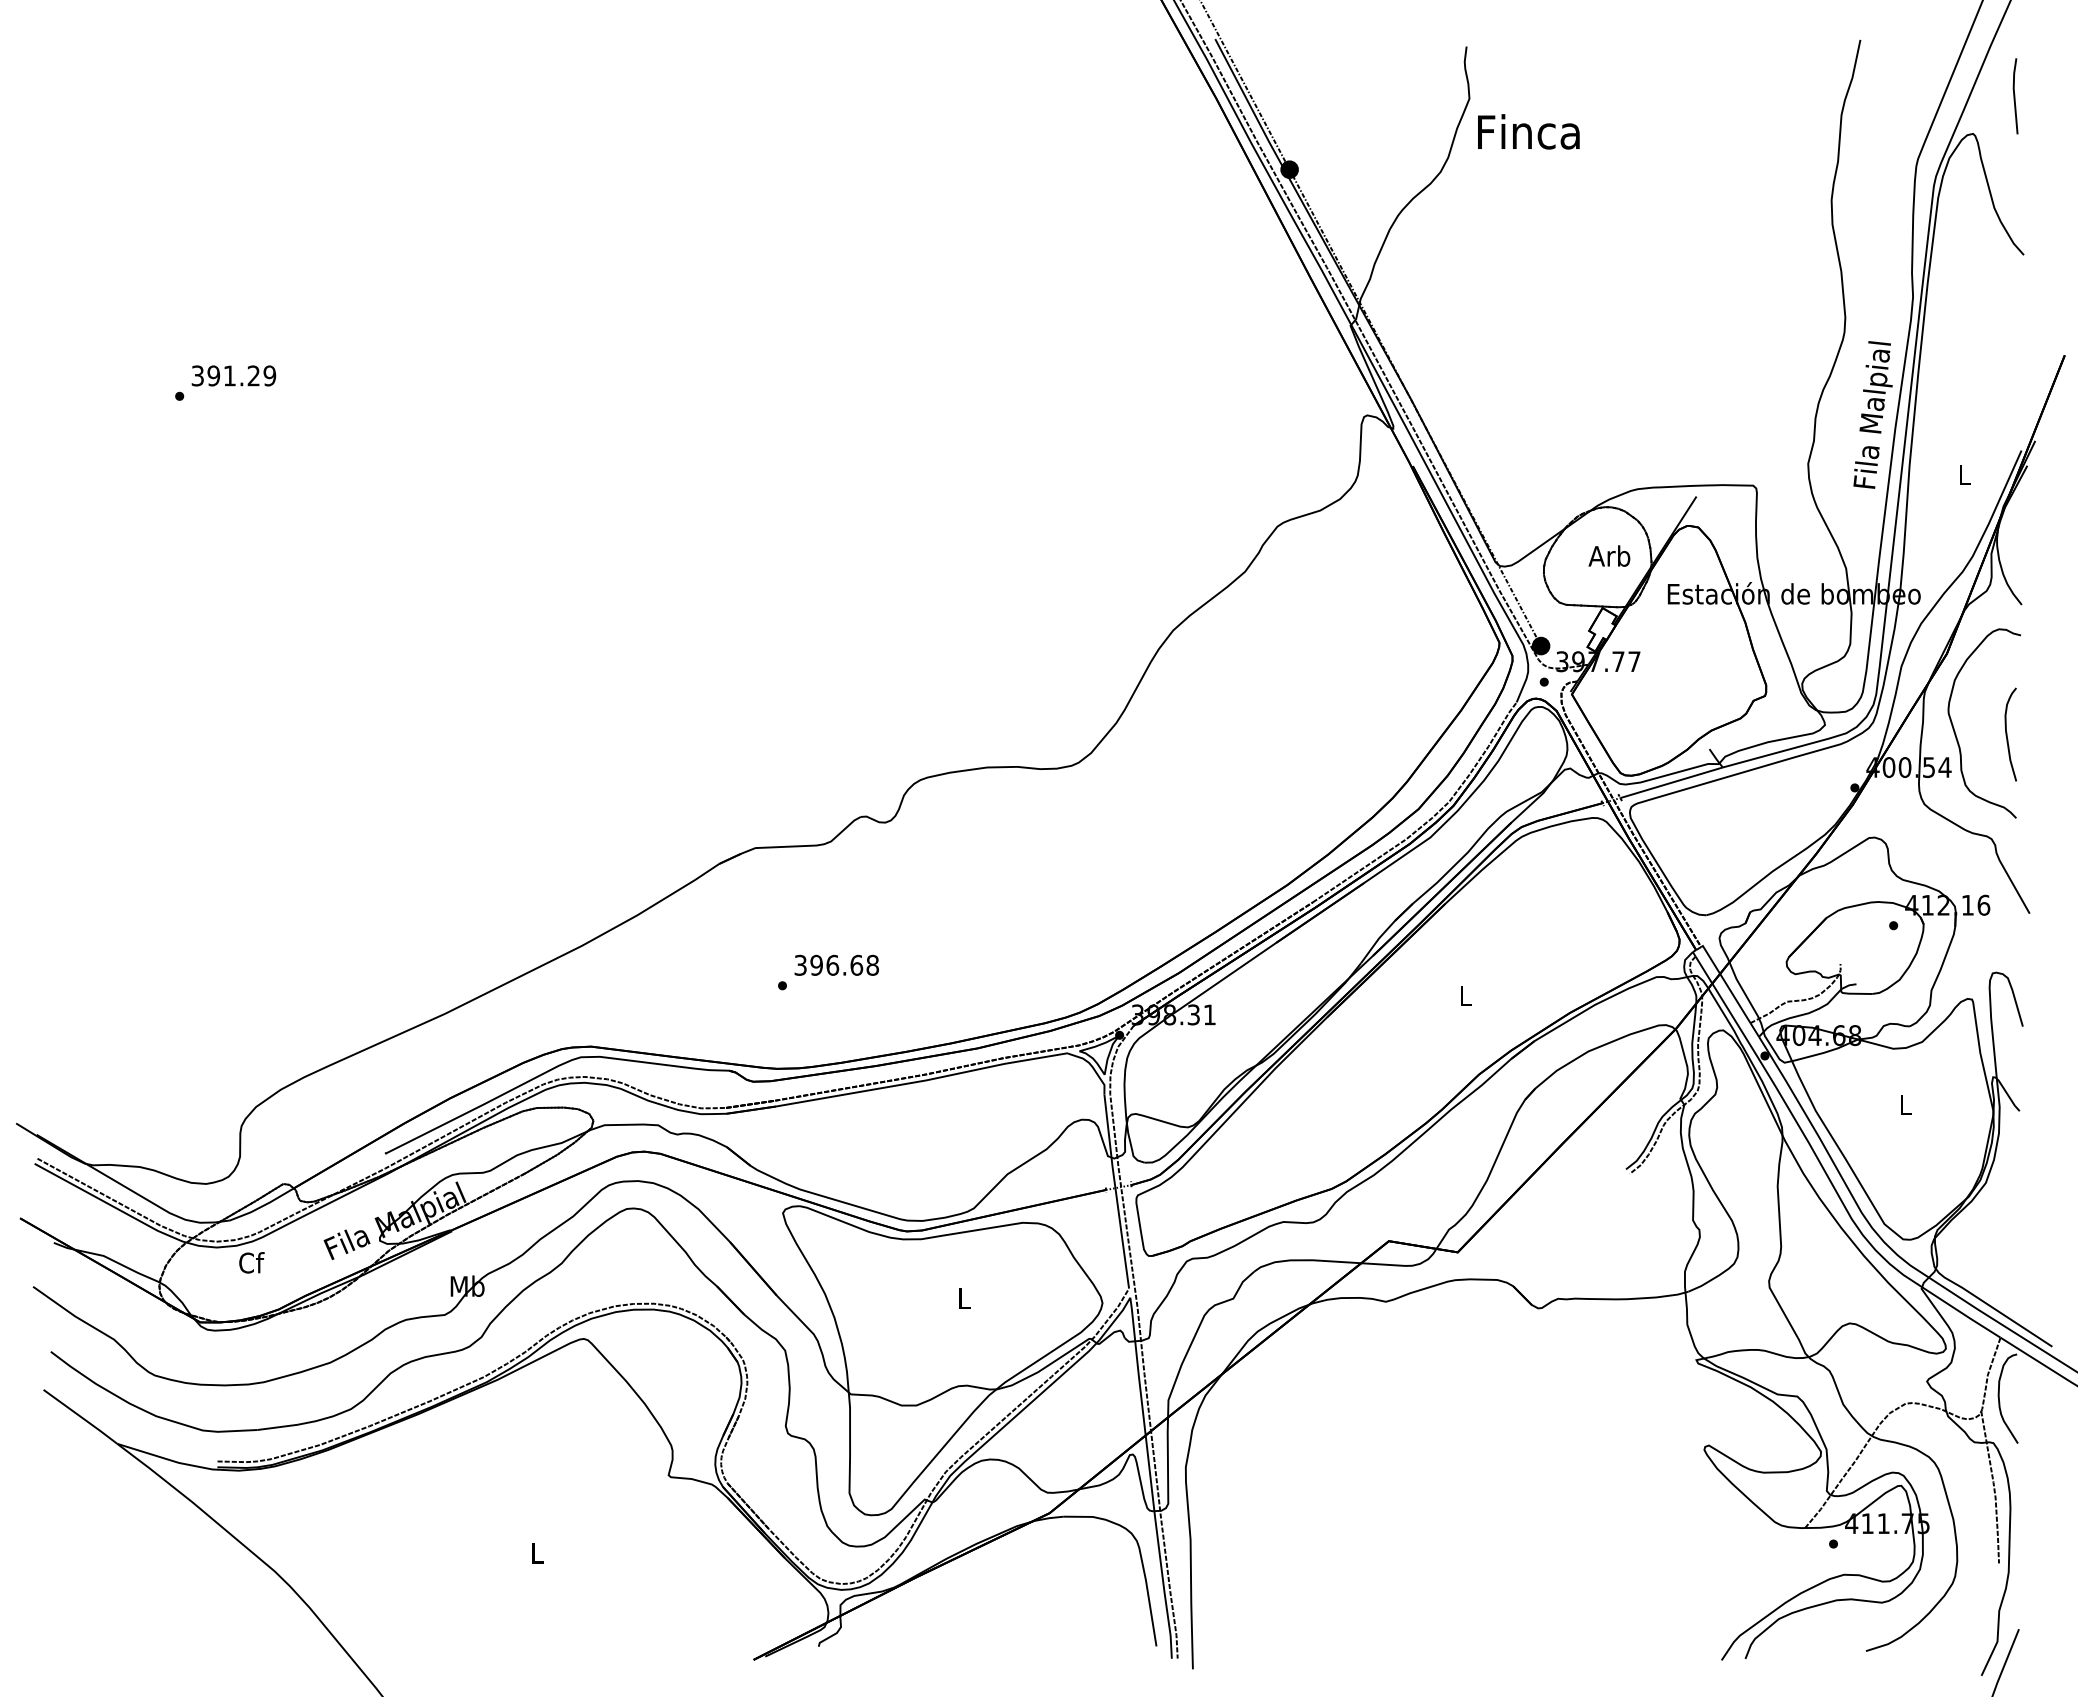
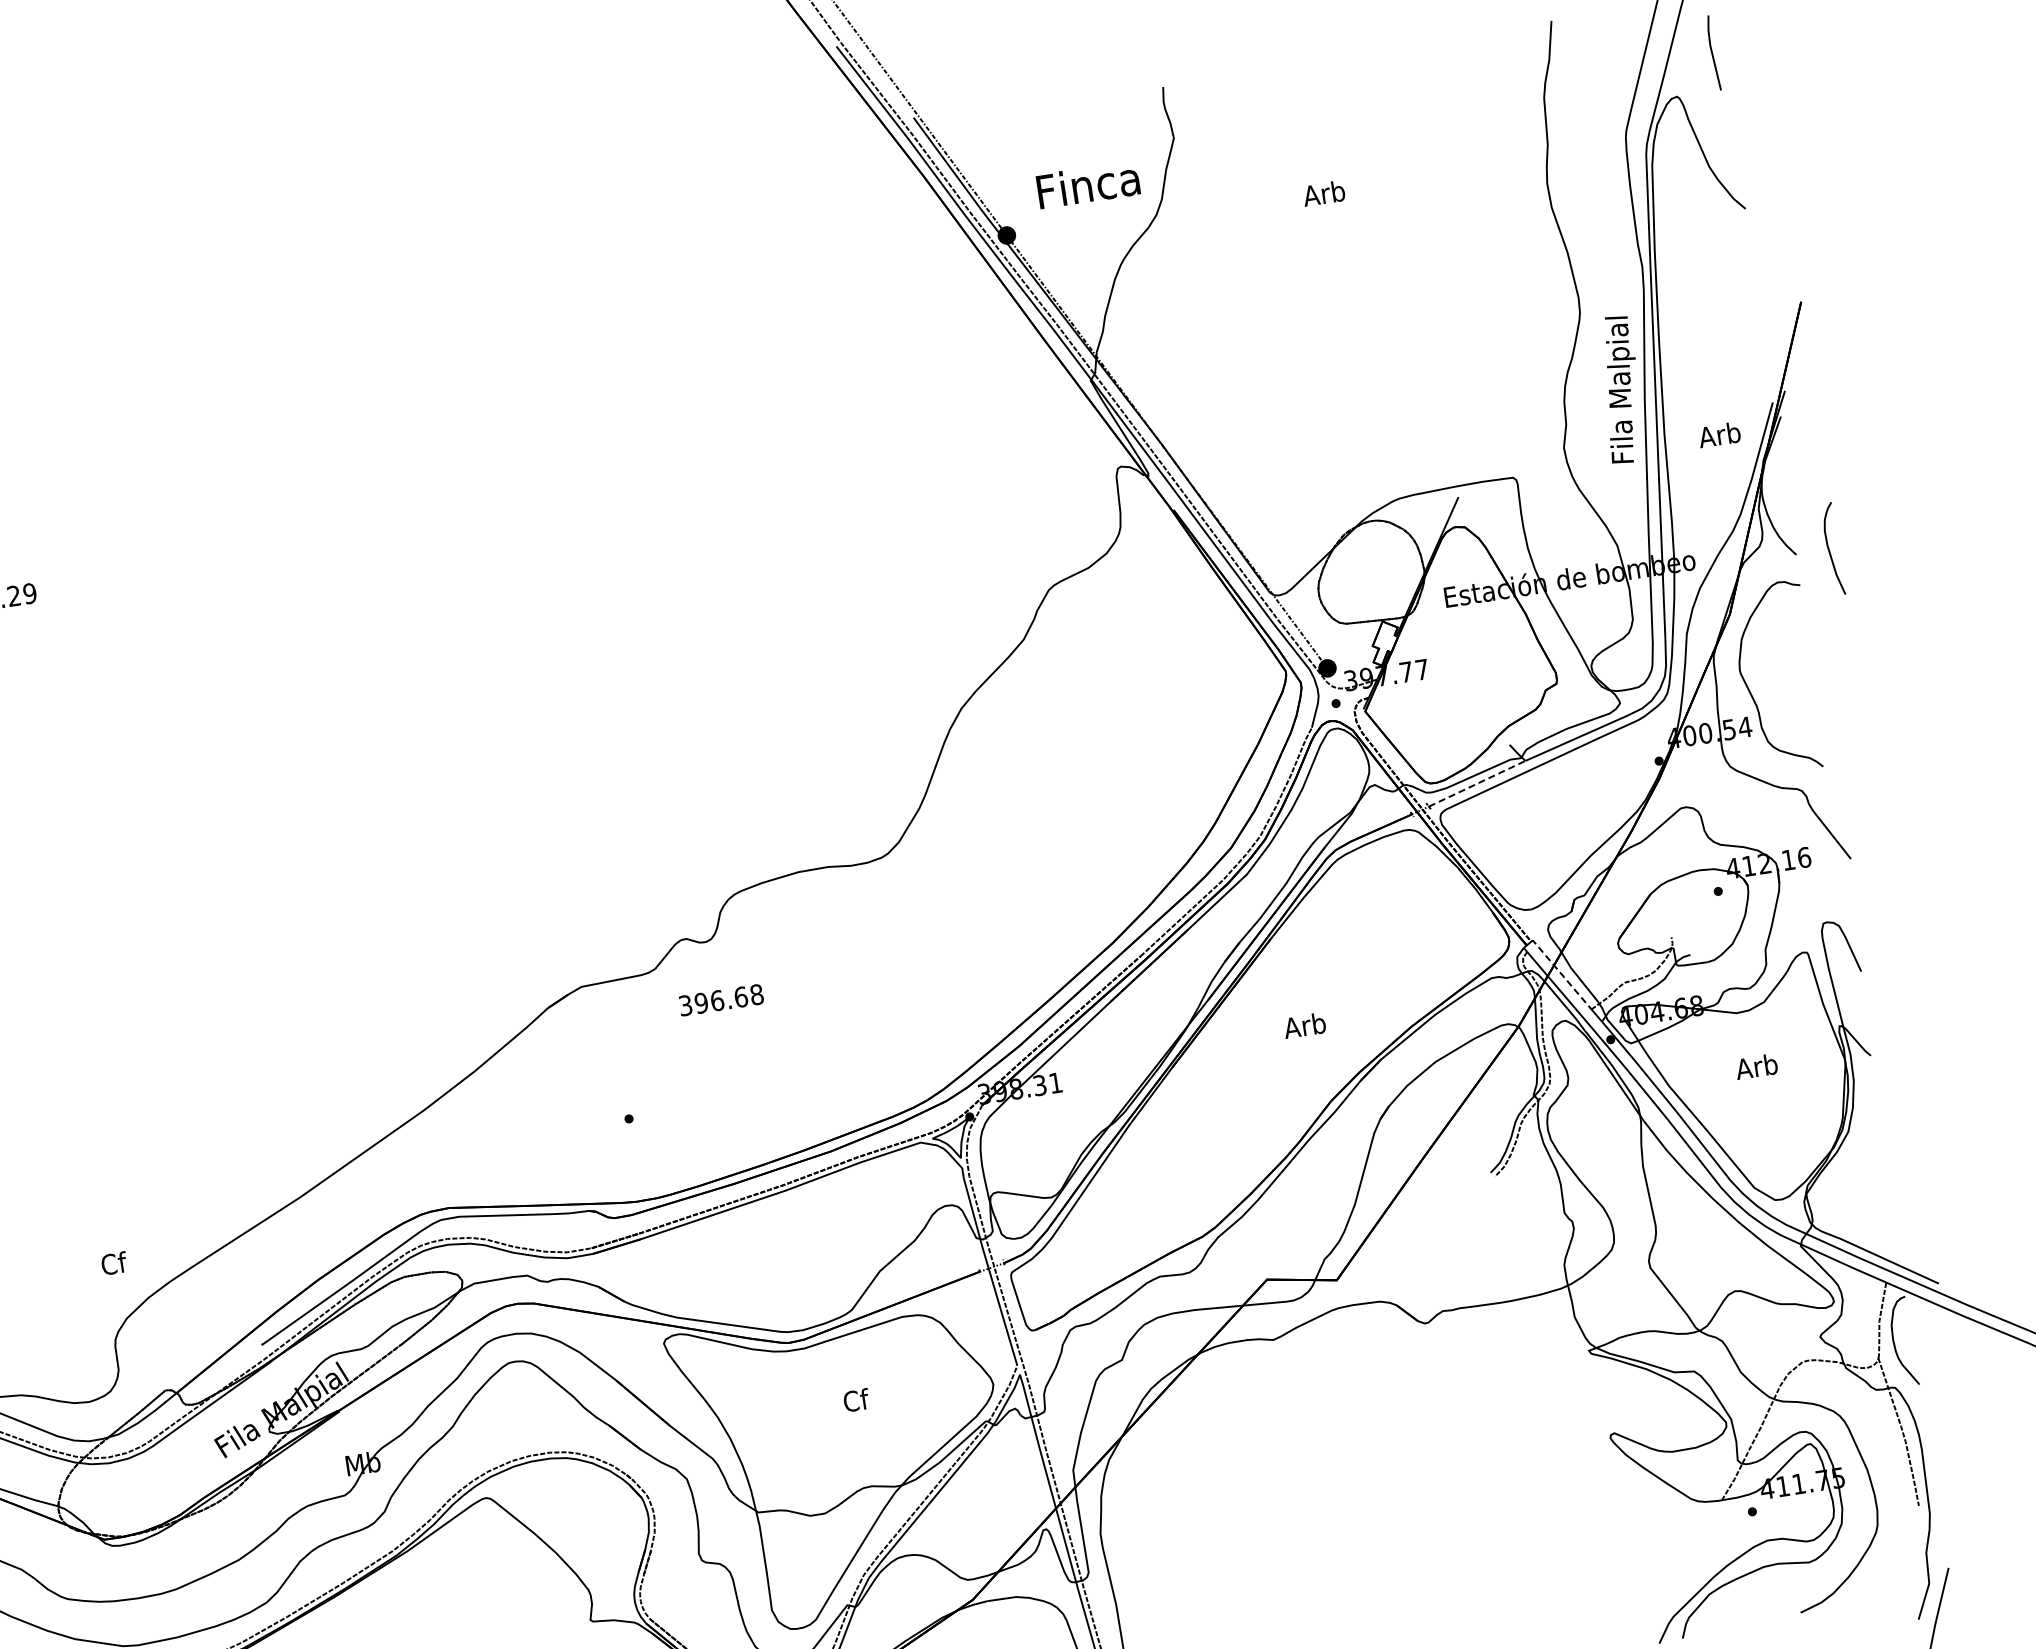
text: (1528, 131) -> (1087, 184), moved
text: (1963, 474) -> (1719, 434), L -> Arb
text: (1609, 555) -> (1323, 192), moved
curve: (2007, 734) -> (1829, 549), moved
line: (1672, 782) -> (1478, 783), solid -> dashed
text: (836, 964) -> (720, 999), moved
line: (1725, 983) -> (1560, 974), solid -> dashed
text: (1464, 995) -> (1304, 1025), L -> Arb
text: (1904, 1104) -> (1756, 1066), L -> Arb
text: (251, 1262) -> (113, 1263), moved
text: (964, 1298) -> (856, 1400), L -> Cf

